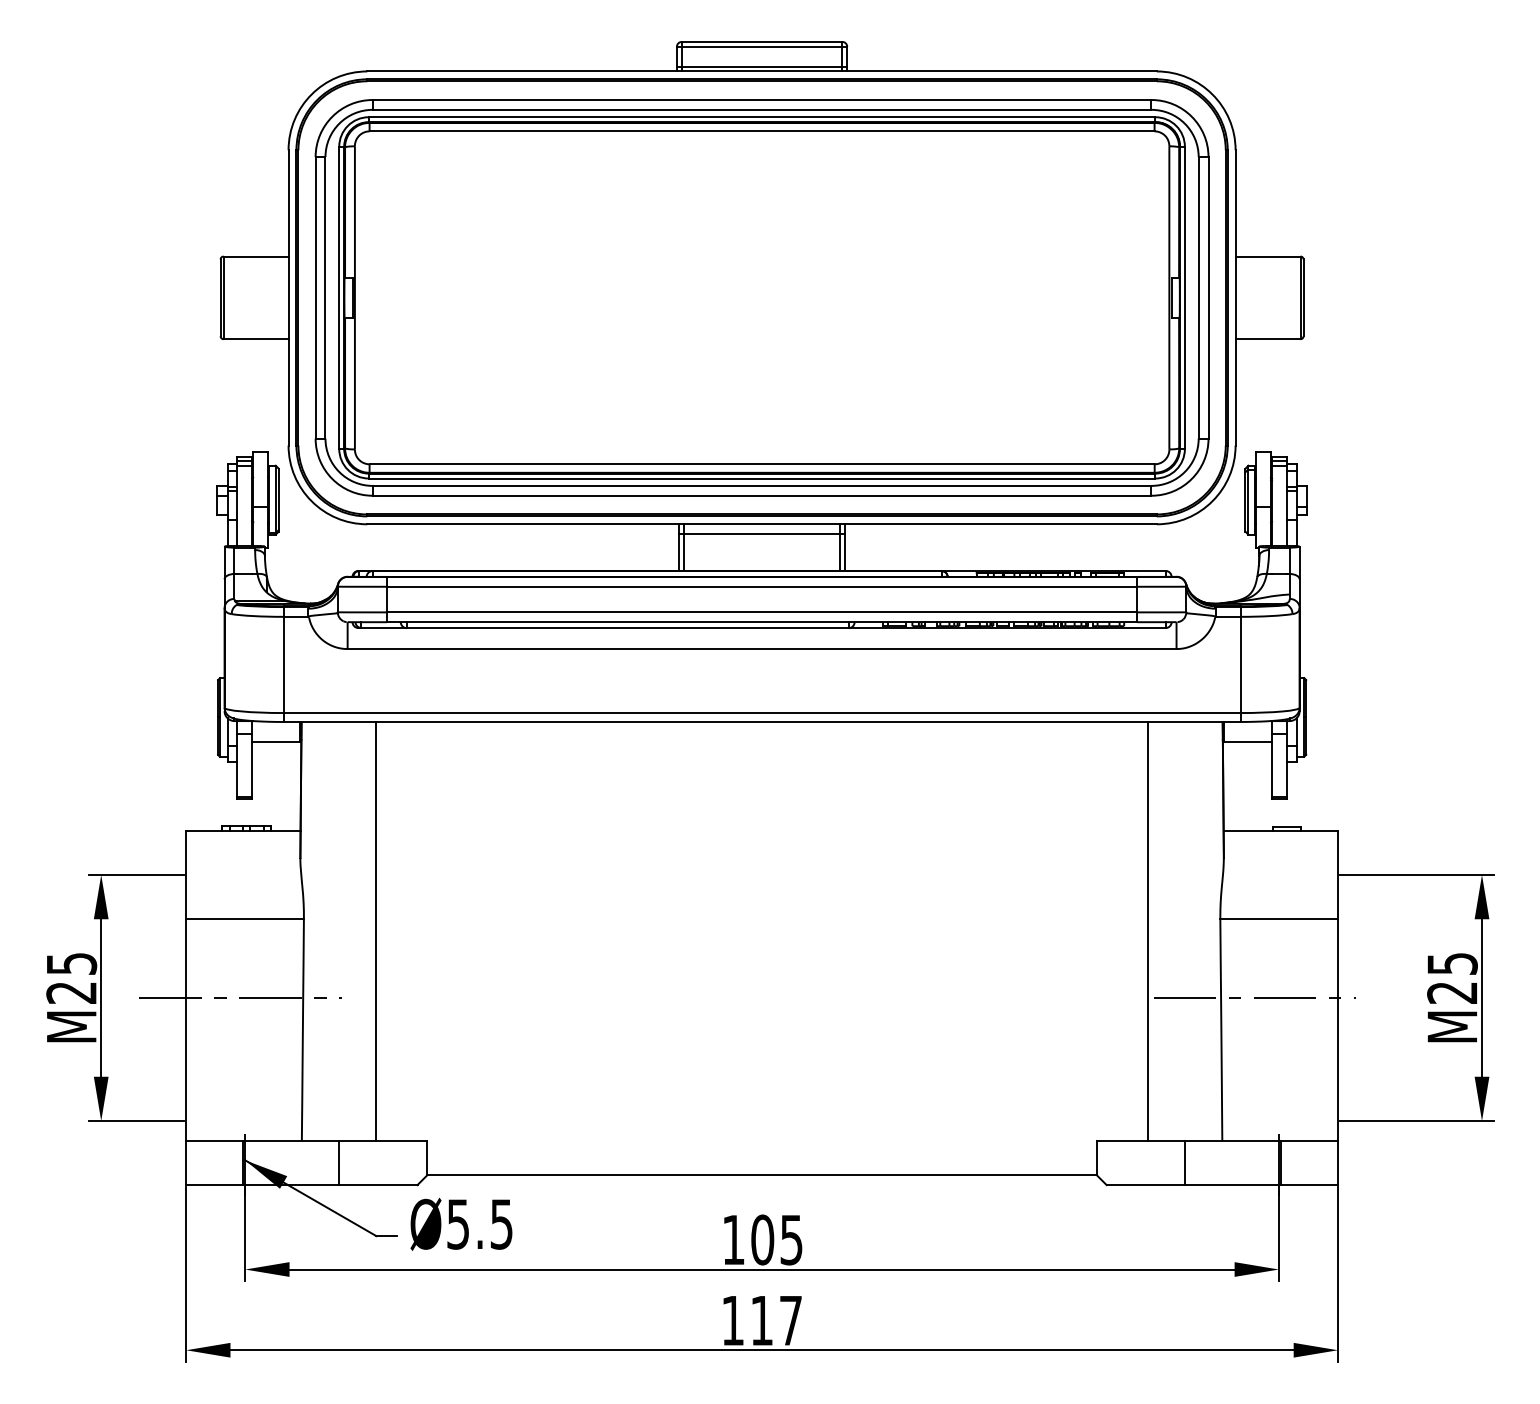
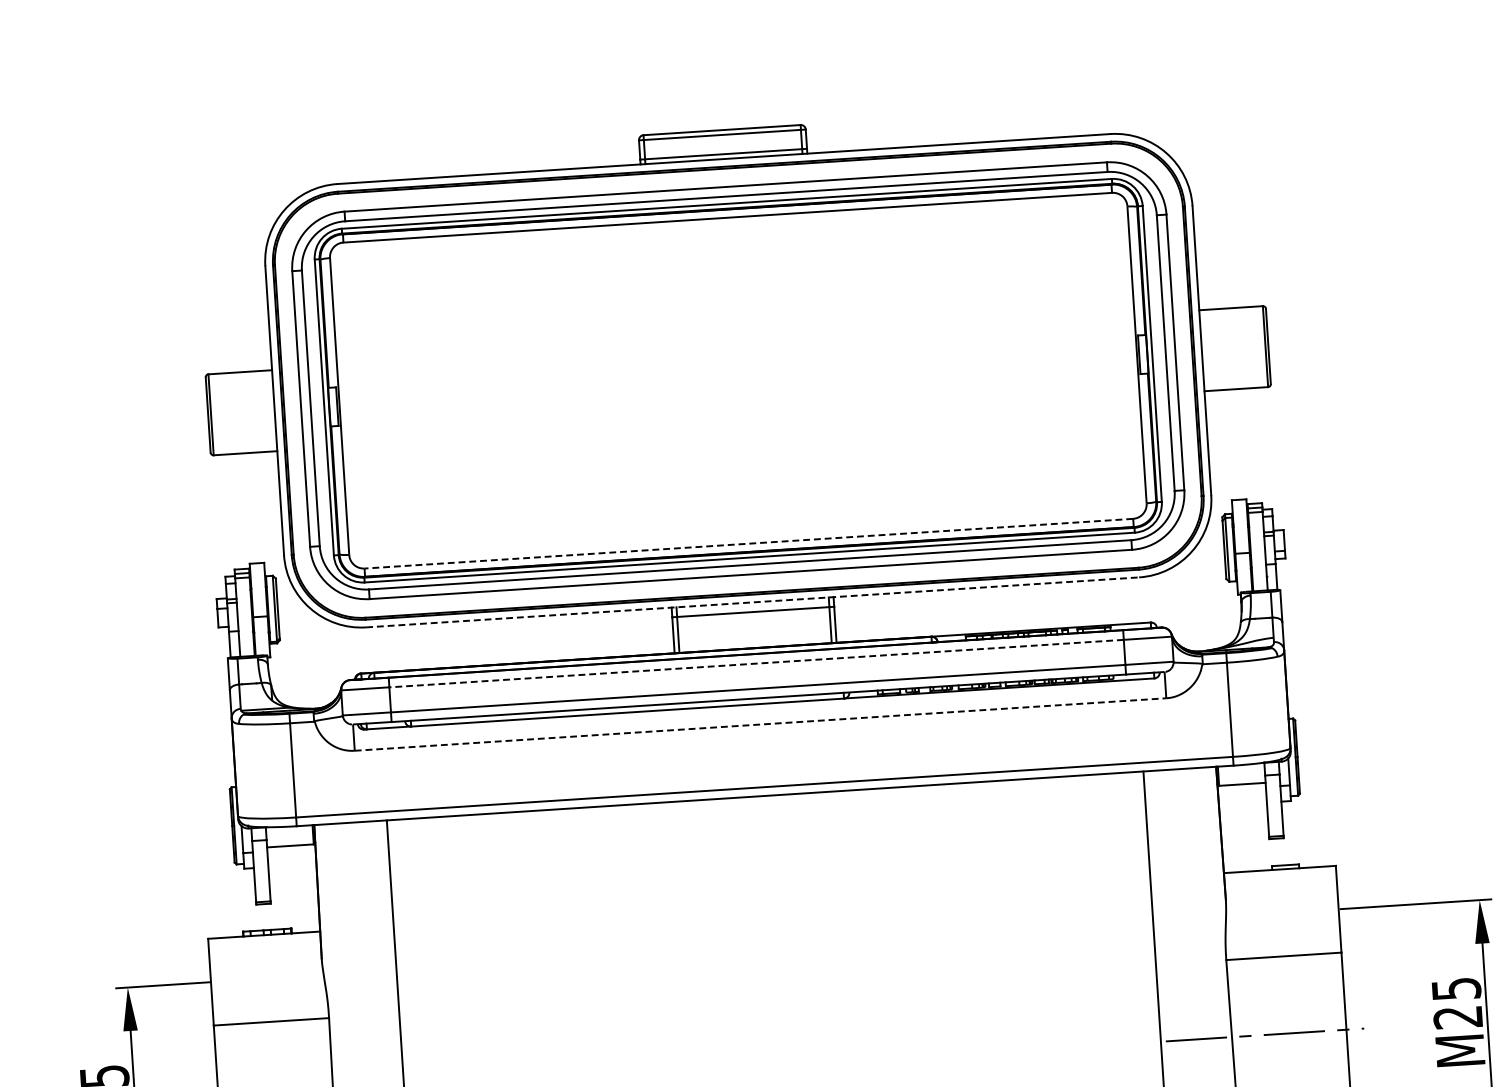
line: (761, 464) -> (748, 543), solid -> dashed
line: (762, 524) -> (753, 602), solid -> dashed
line: (761, 586) -> (755, 663), solid -> dashed
line: (762, 649) -> (760, 724), solid -> dashed

